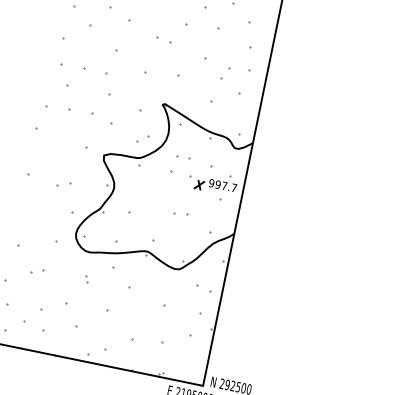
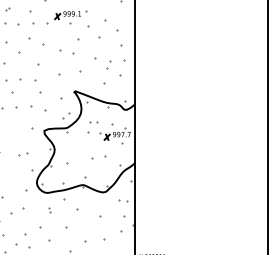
part: (163, 39) -> (66, 51), size x1.6
part: (181, 214) -> (99, 157), size x1.6
part: (37, 271) -> (17, 211), size x1.6

